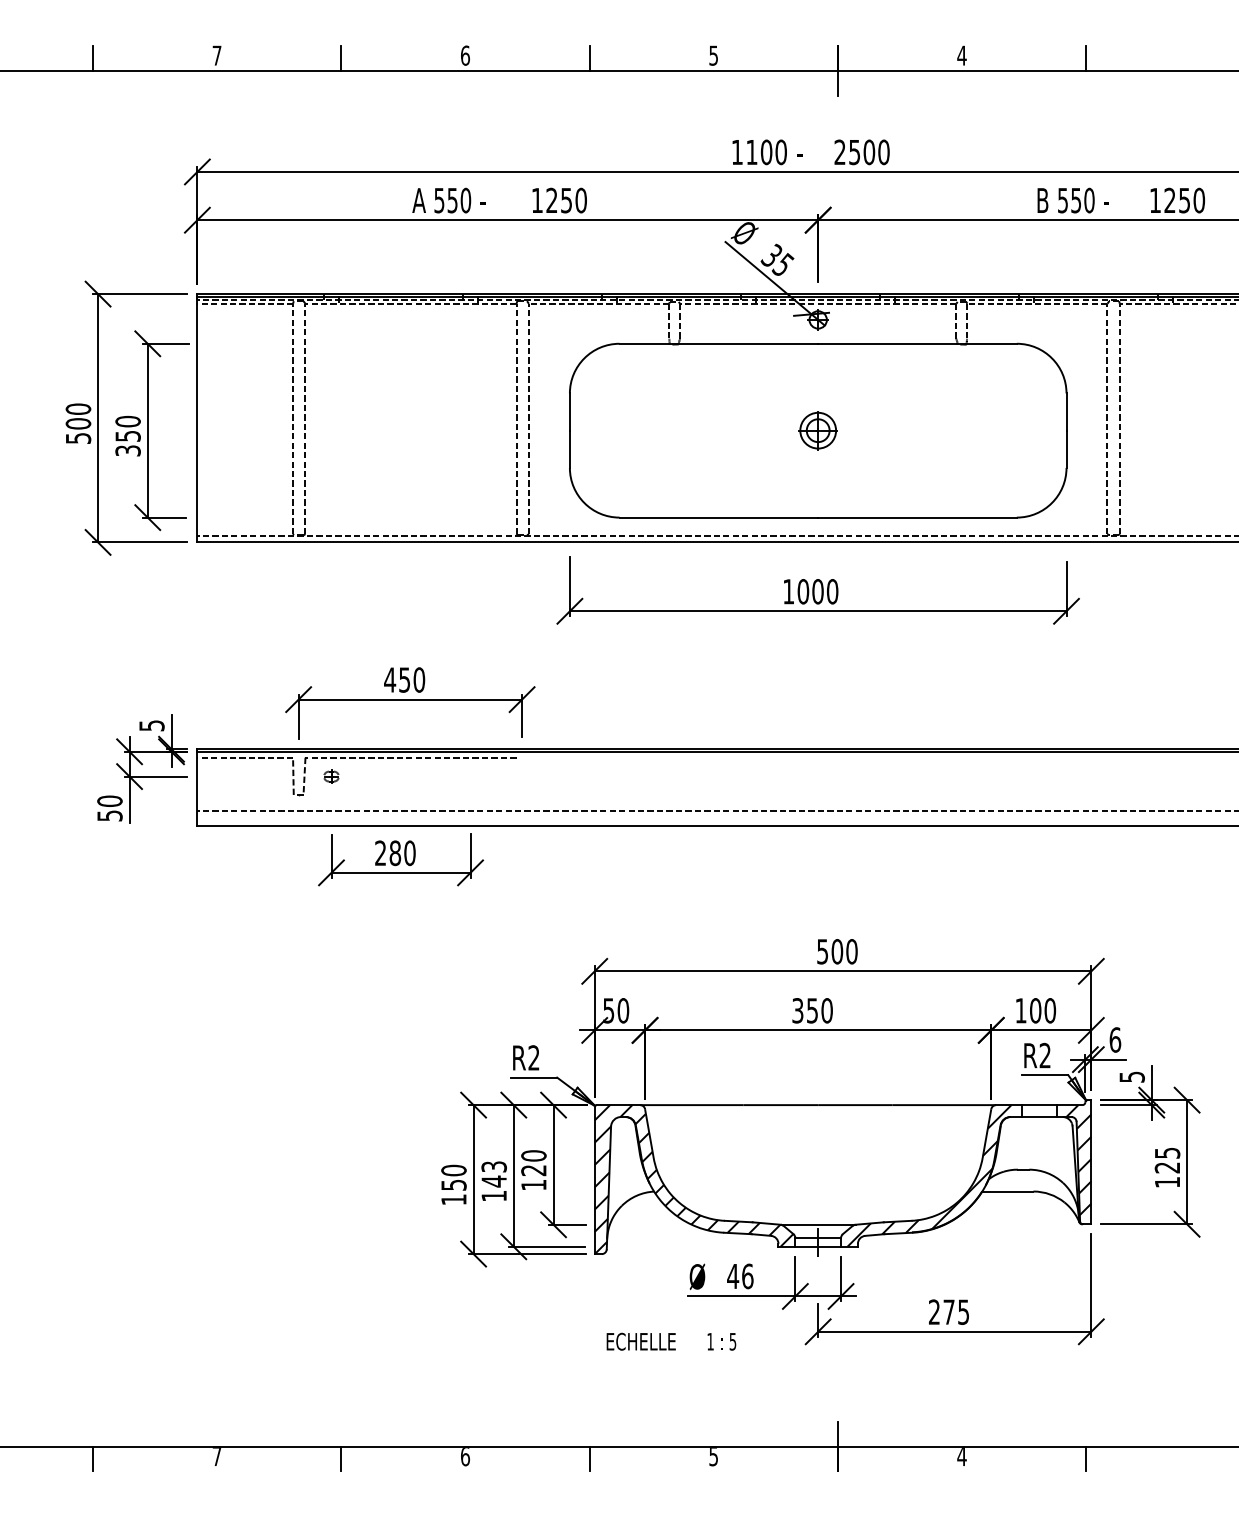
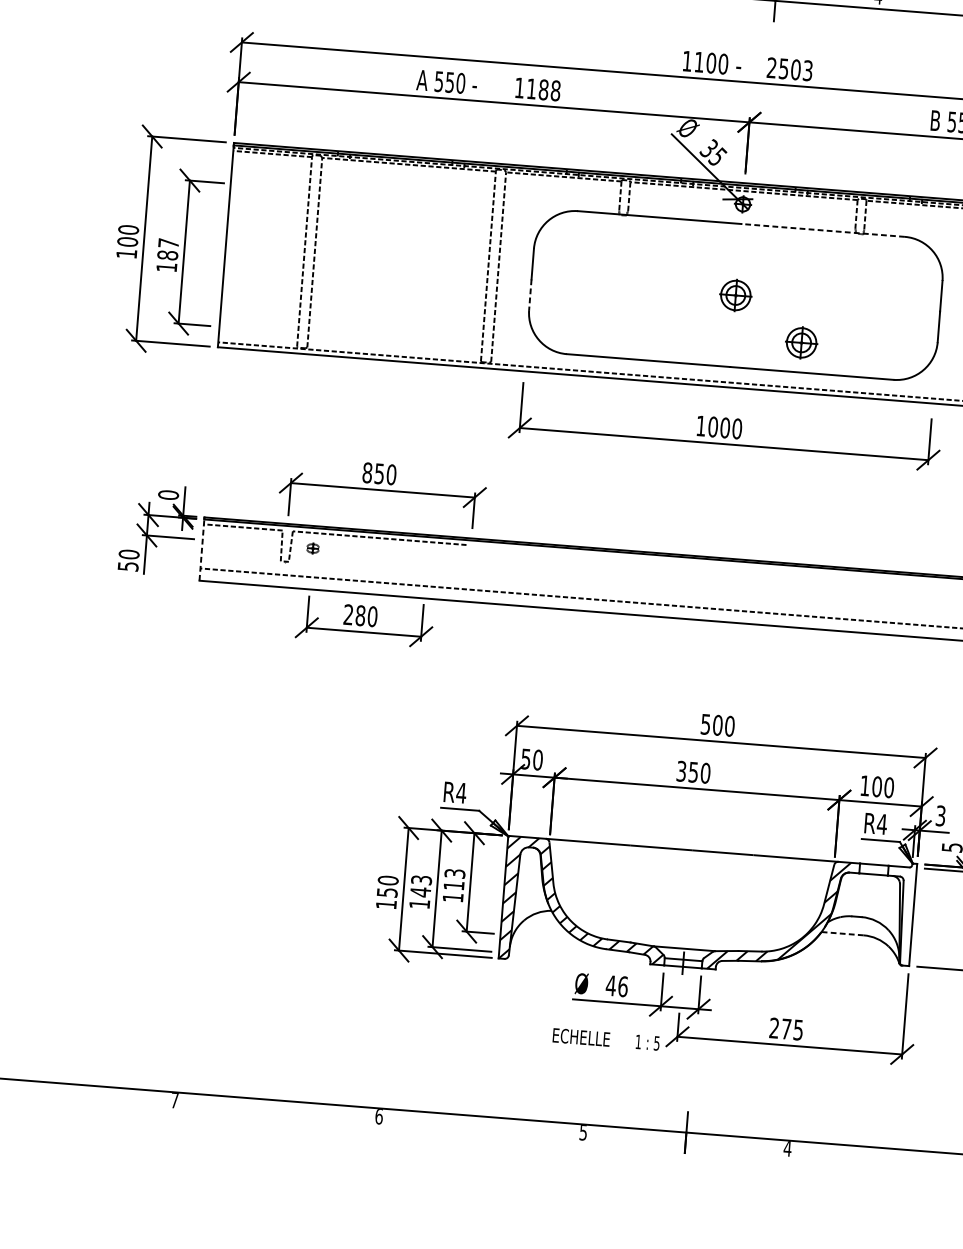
text: (883, 152) -> (807, 70), 2500 -> 2503
text: (566, 200) -> (543, 89), 1250 -> 1188
line: (917, 343) -> (823, 230), solid -> dashed
text: (127, 435) -> (167, 254), 350 -> 187
text: (78, 438) -> (126, 254), 500 -> 100
line: (569, 449) -> (530, 294), solid -> dashed
part: (901, 481) -> (801, 342), added
text: (390, 679) -> (367, 472), 450 -> 850
text: (151, 725) -> (168, 494), 5 -> 0
line: (197, 788) -> (202, 549), solid -> dashed
text: (1115, 1039) -> (940, 815), 6 -> 3
text: (1045, 1055) -> (882, 824), R2 -> R4
text: (534, 1057) -> (461, 792), R2 -> R4
hatch: (1078, 1160) -> (902, 912), removed
text: (533, 1163) -> (454, 879), 120 -> 113
line: (1007, 1191) -> (842, 933), solid -> dashed
text: (671, 1341) -> (606, 1039), moved
line: (93, 1458) -> (73, 1094), removed
line: (341, 1458) -> (277, 1110), removed
line: (589, 1458) -> (481, 1126), removed
line: (1086, 1458) -> (890, 1158), removed

